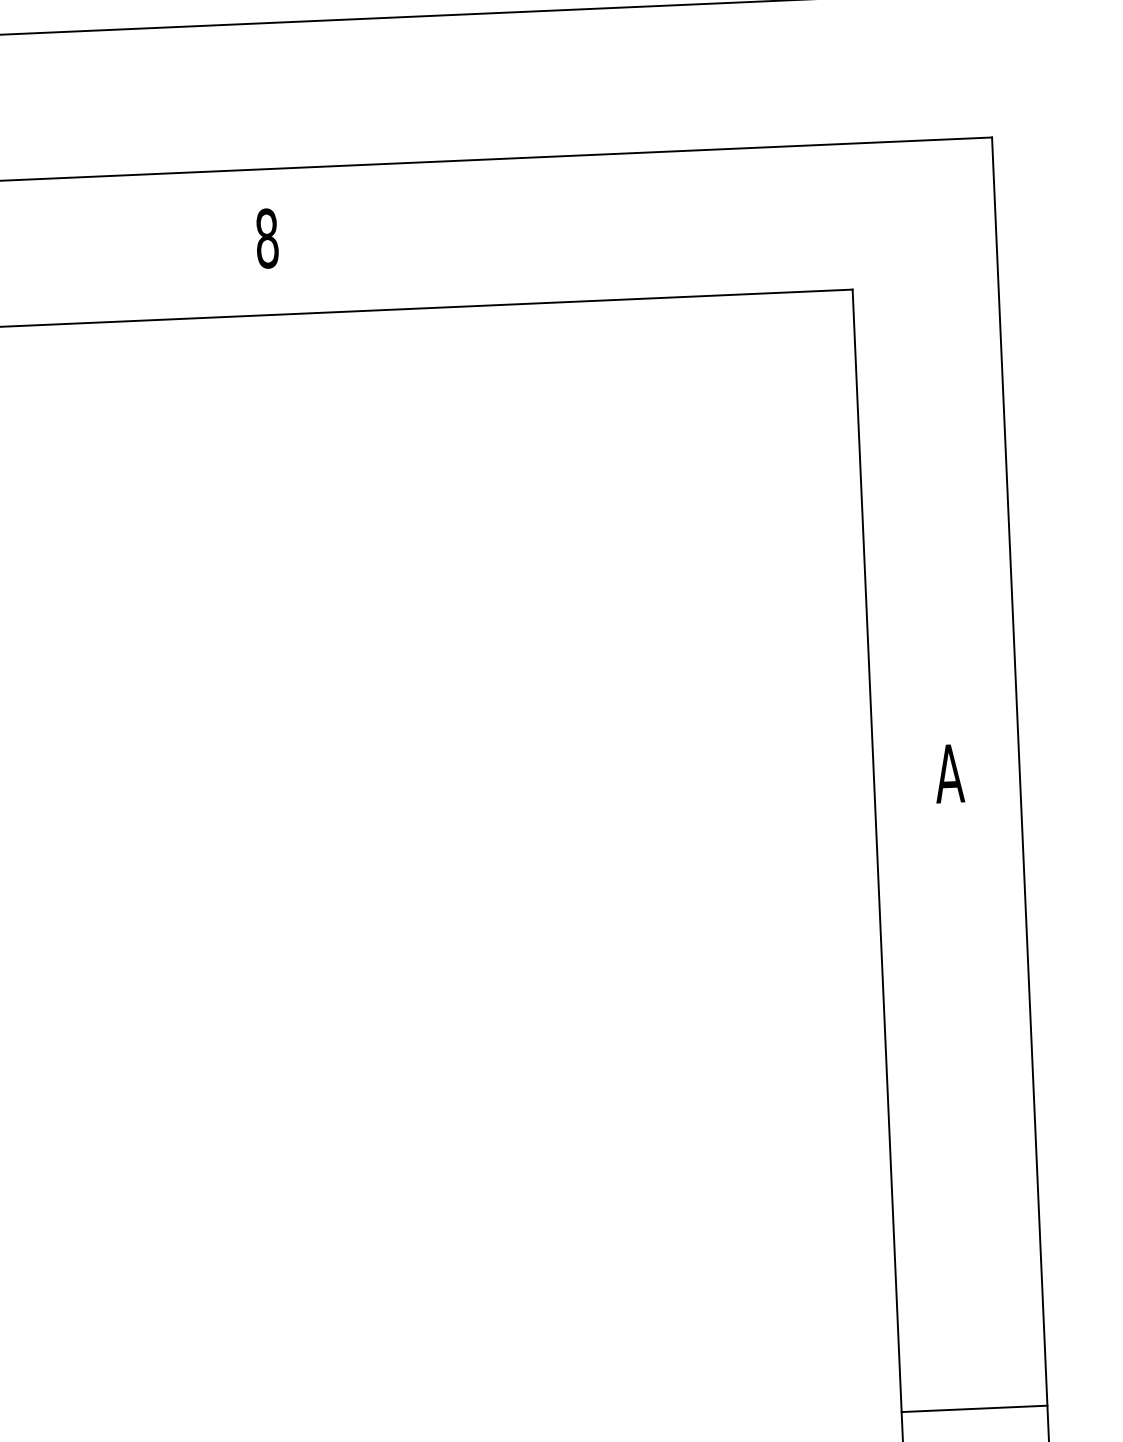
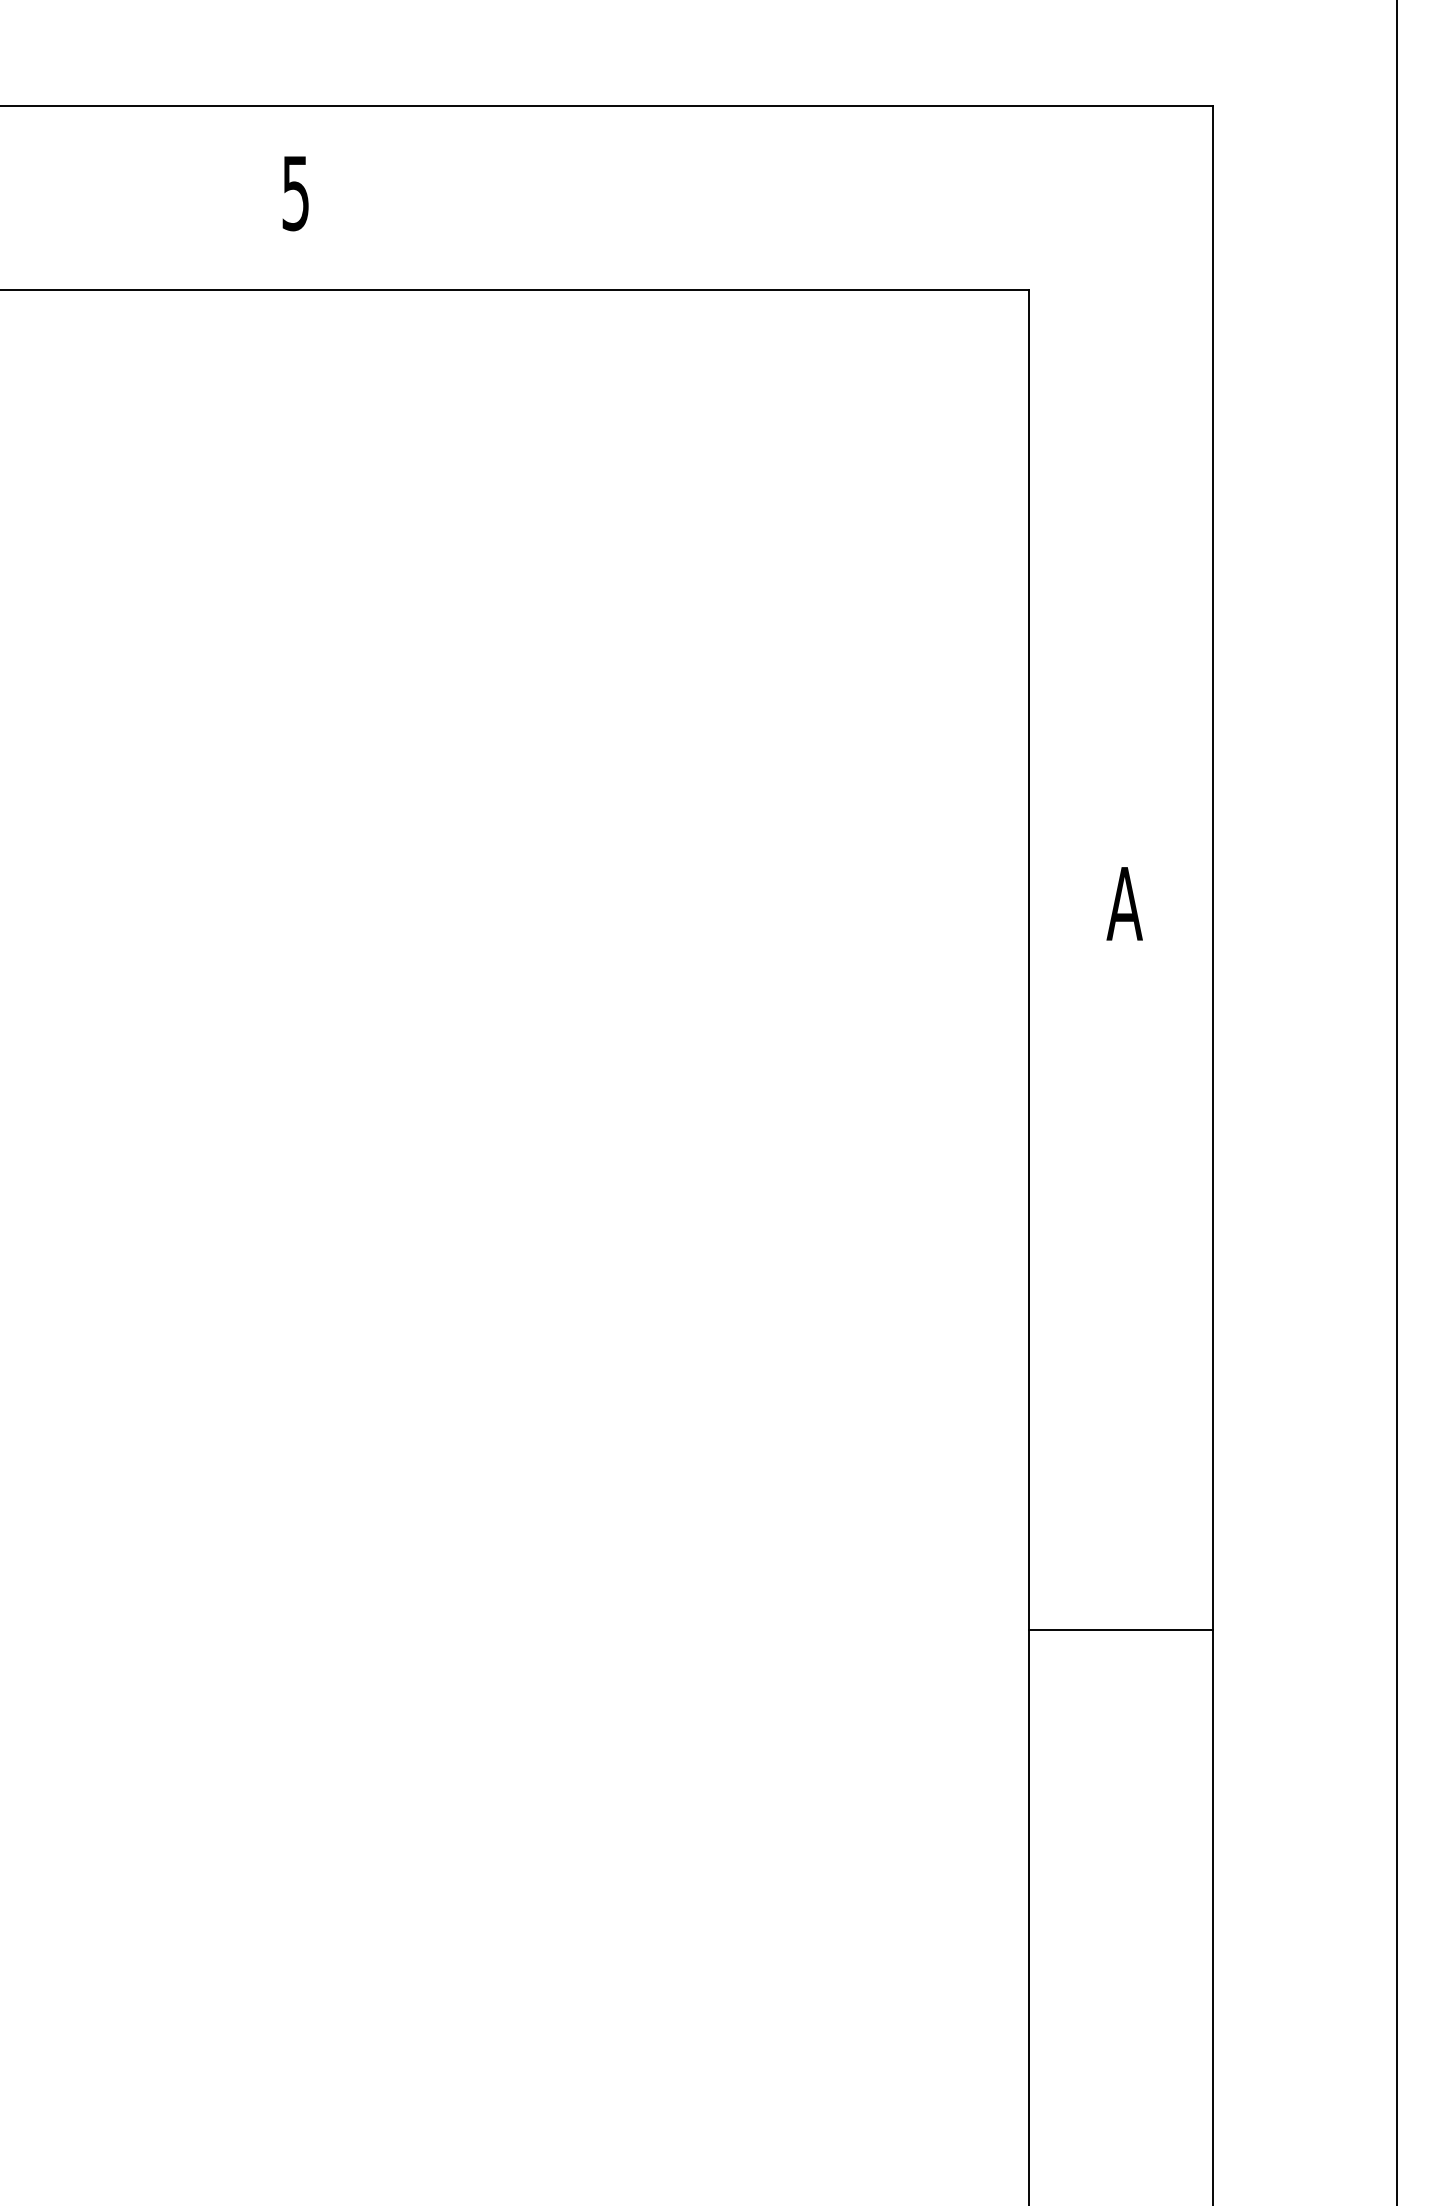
text: (266, 238) -> (295, 193), 8 -> 5
line: (974, 1409) -> (1121, 1630), moved

